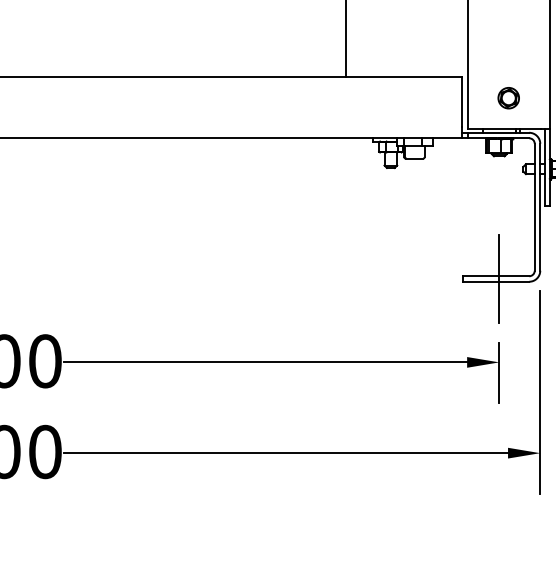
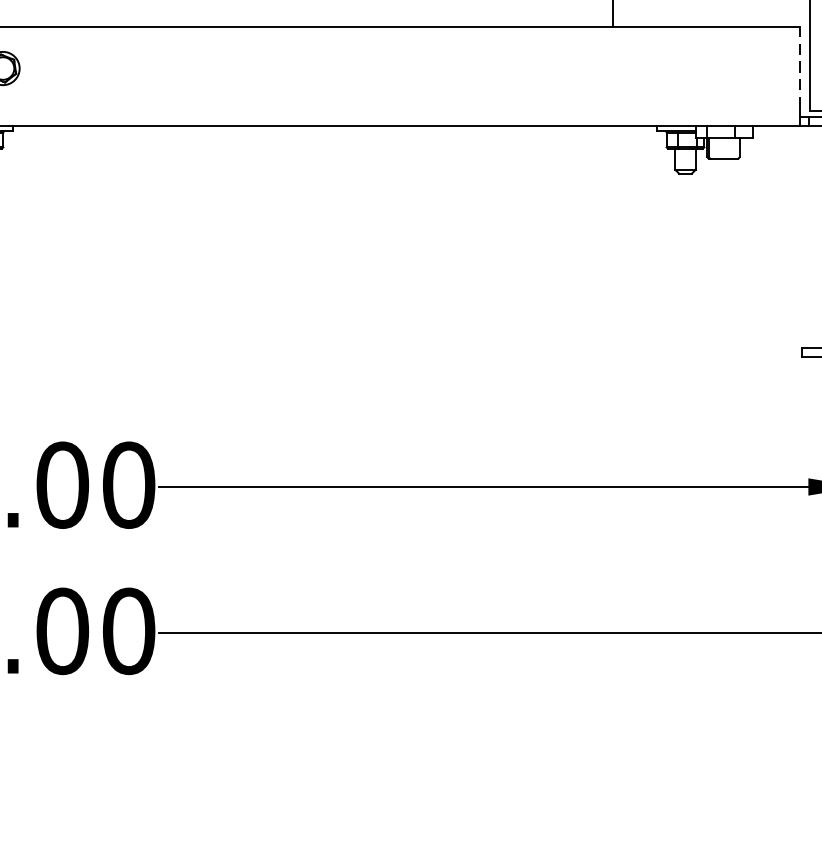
line: (462, 101) -> (800, 66), solid -> dashed

